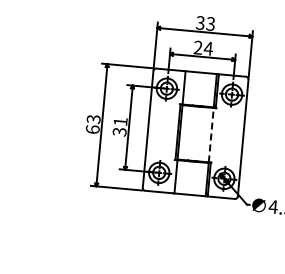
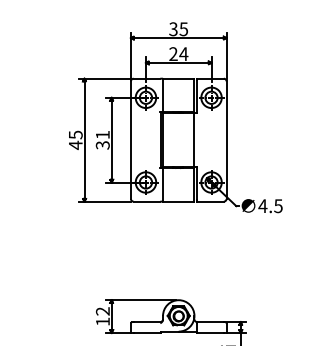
text: (210, 23) -> (183, 28), 33 -> 35
text: (92, 124) -> (75, 140), 63 -> 45
line: (211, 134) -> (194, 139), dashed -> solid

